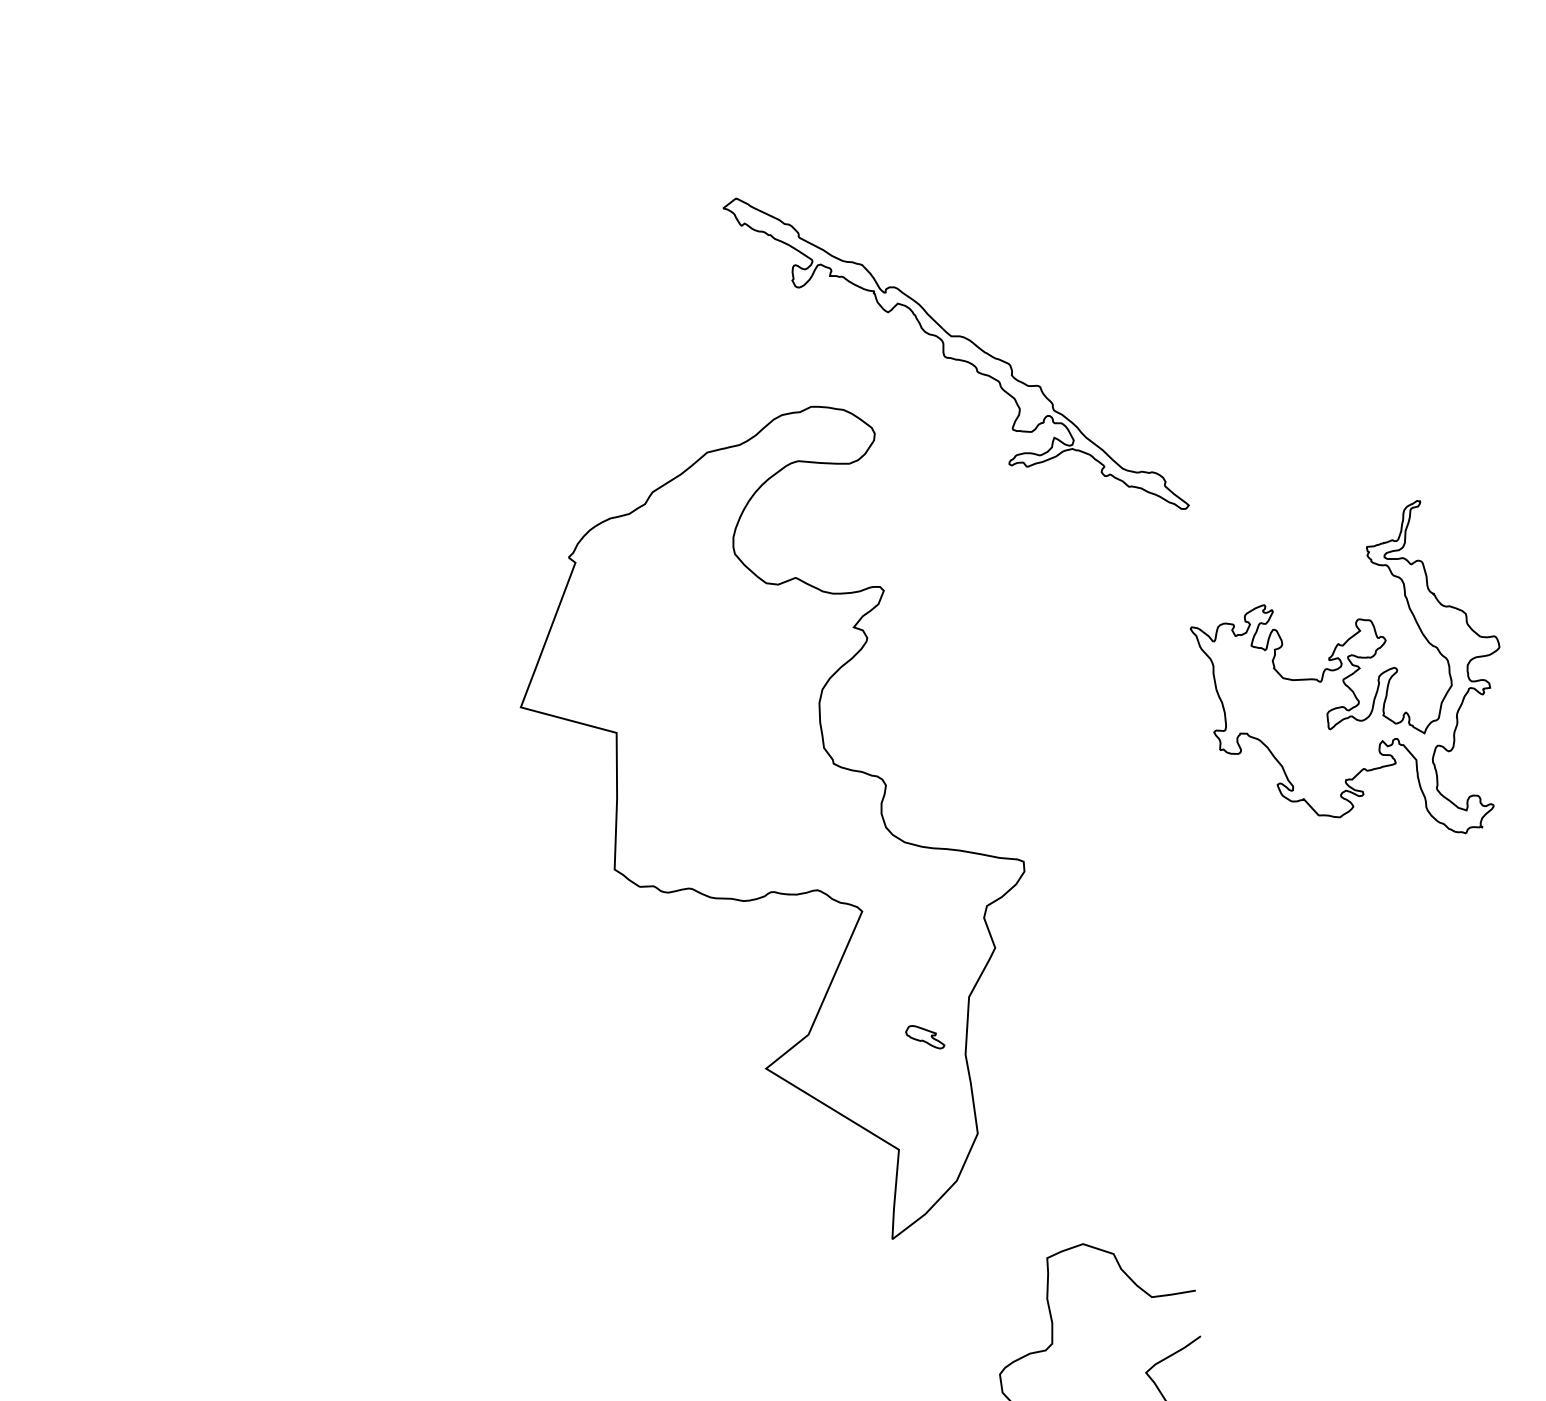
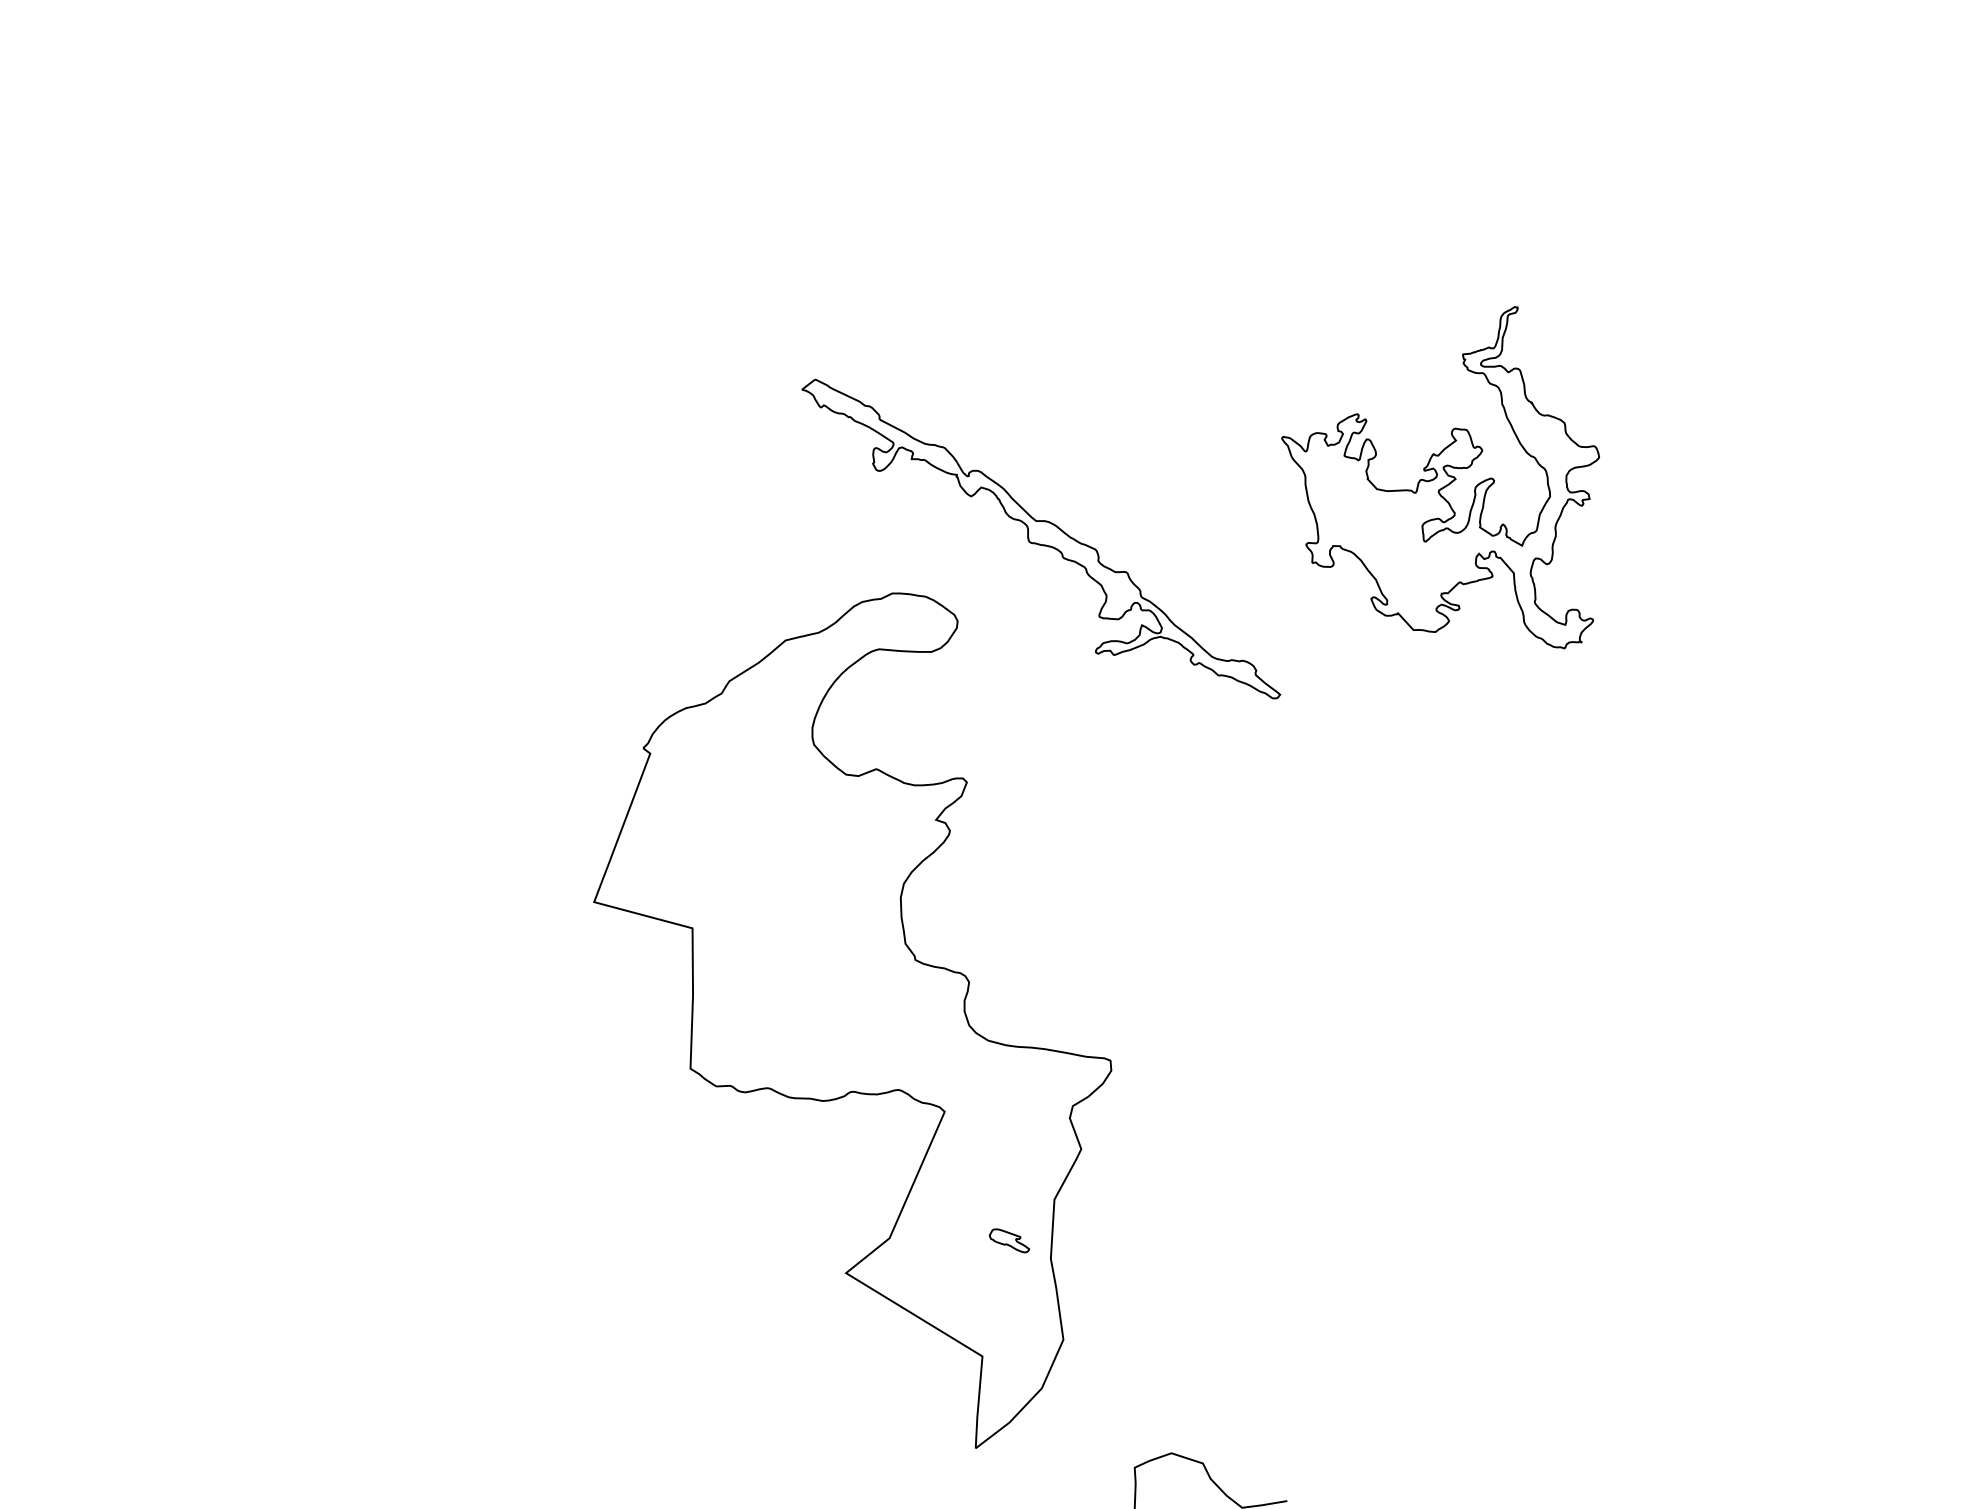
part: (1345, 666) -> (1440, 477), moved

